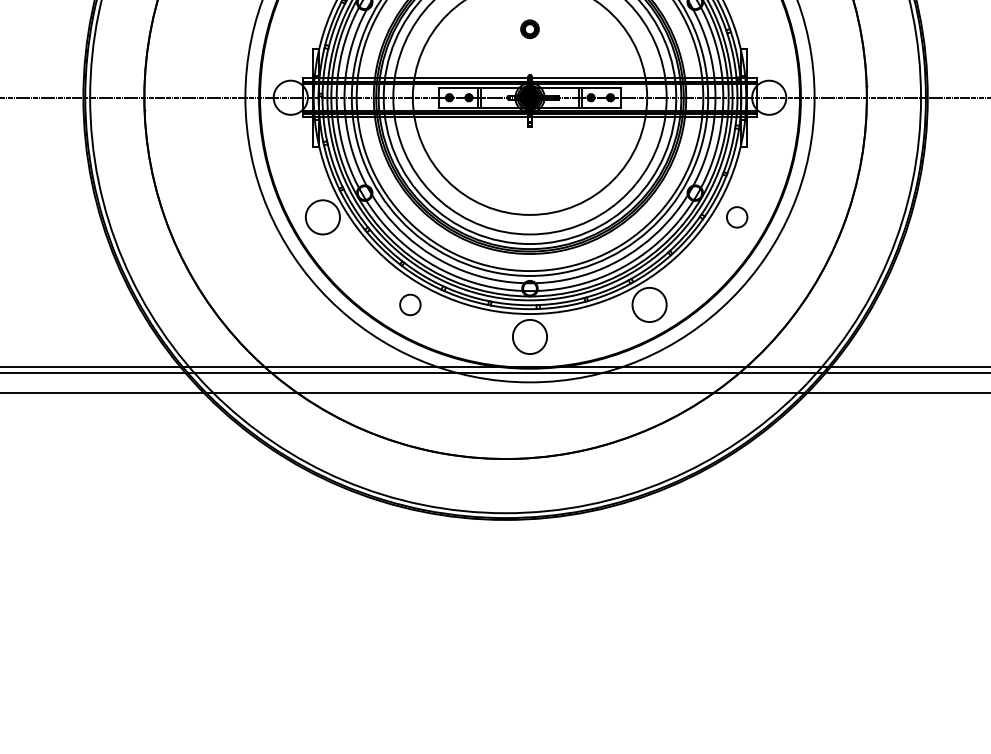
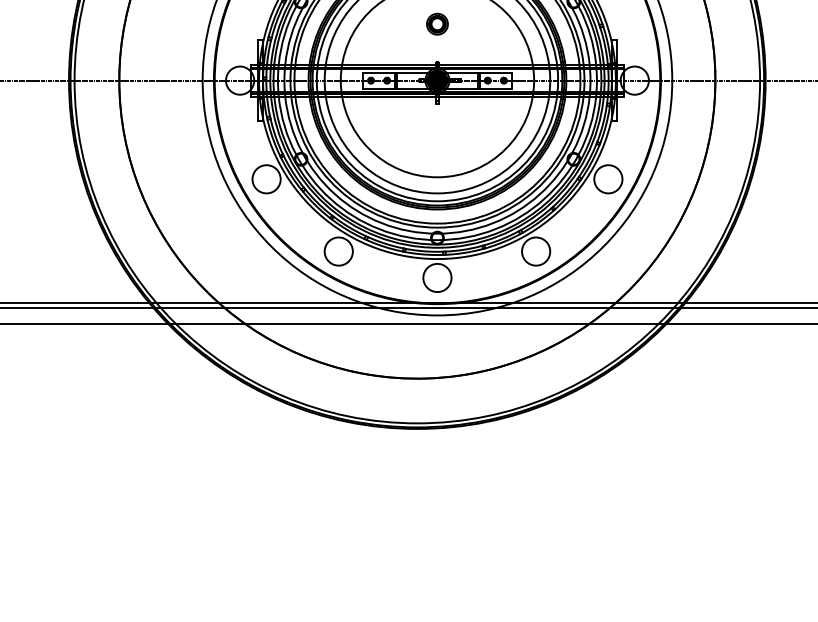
part: (529, 28) -> (437, 23), size x1.43
circle: (737, 217) -> (608, 179), size x1.67
circle: (410, 304) -> (338, 251), size x1.67

